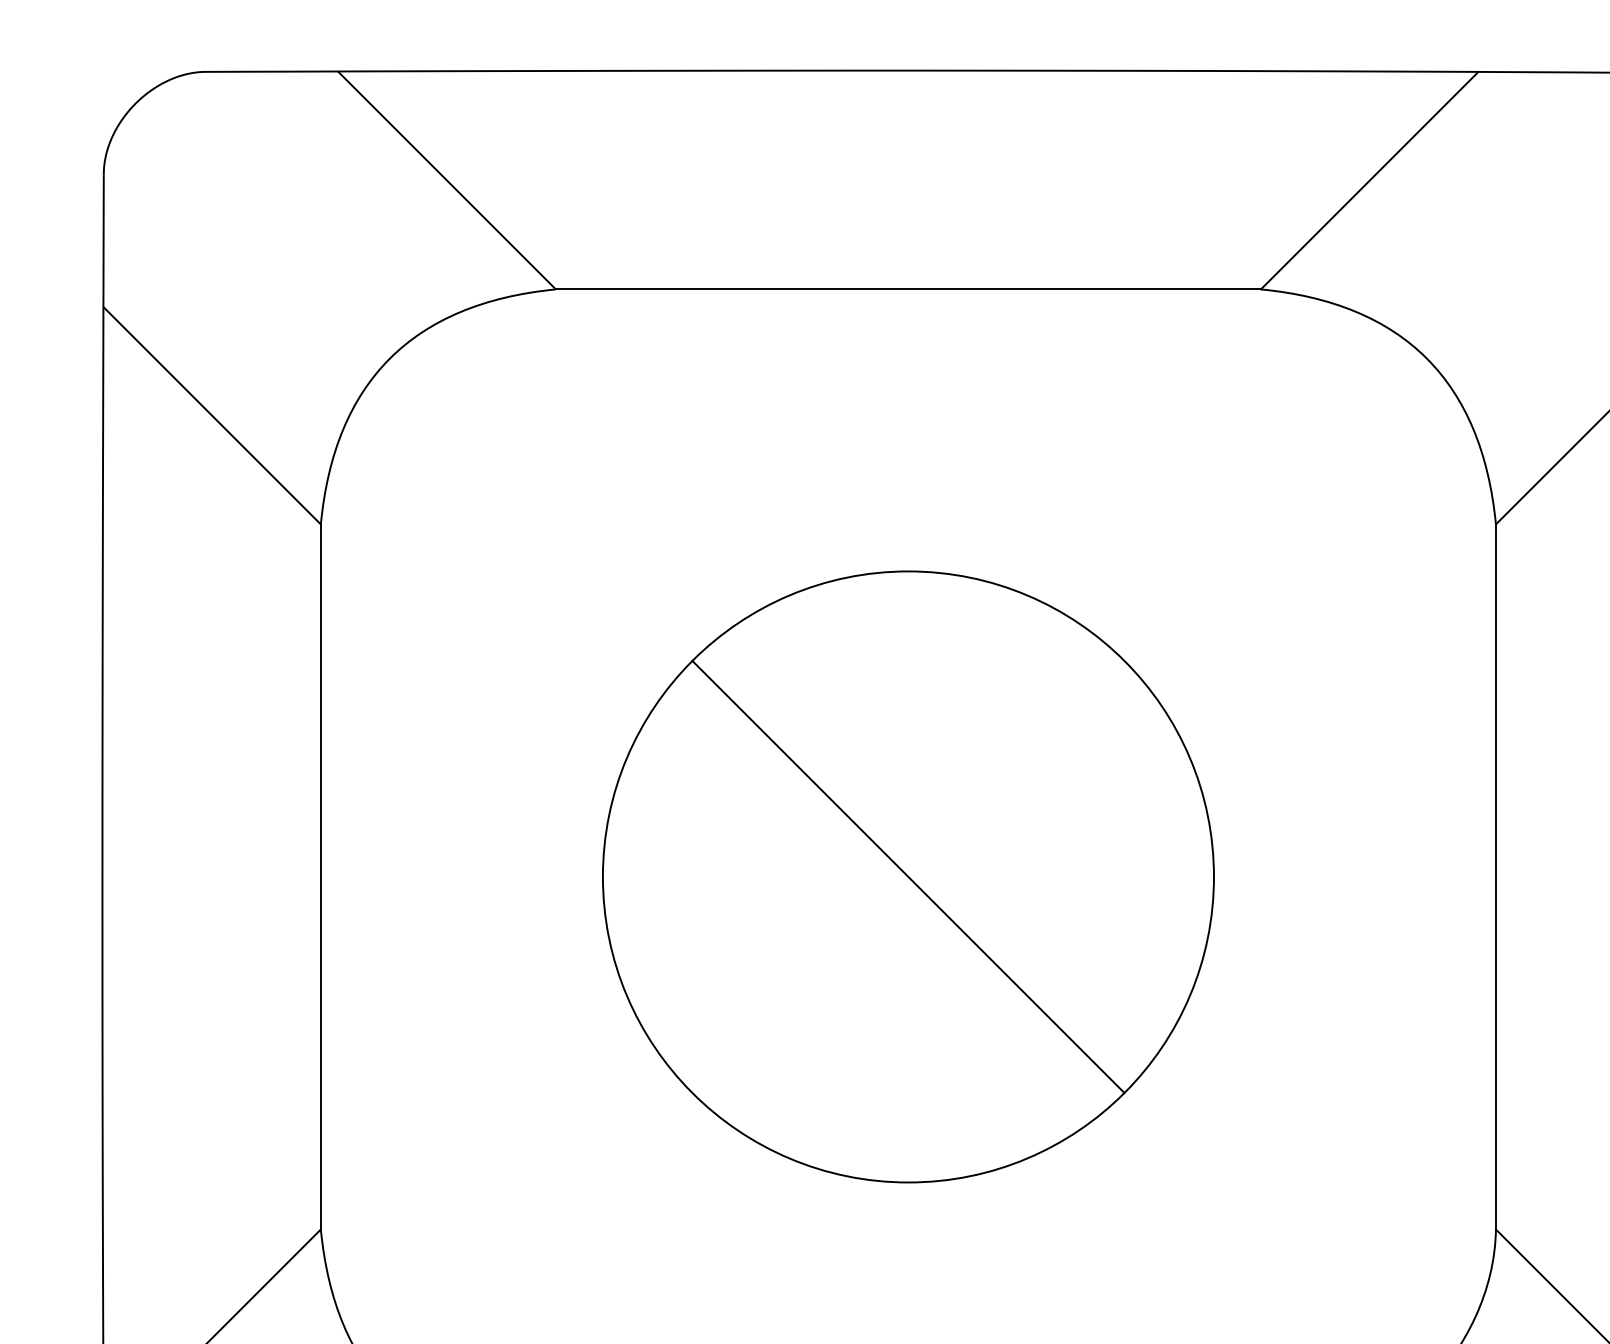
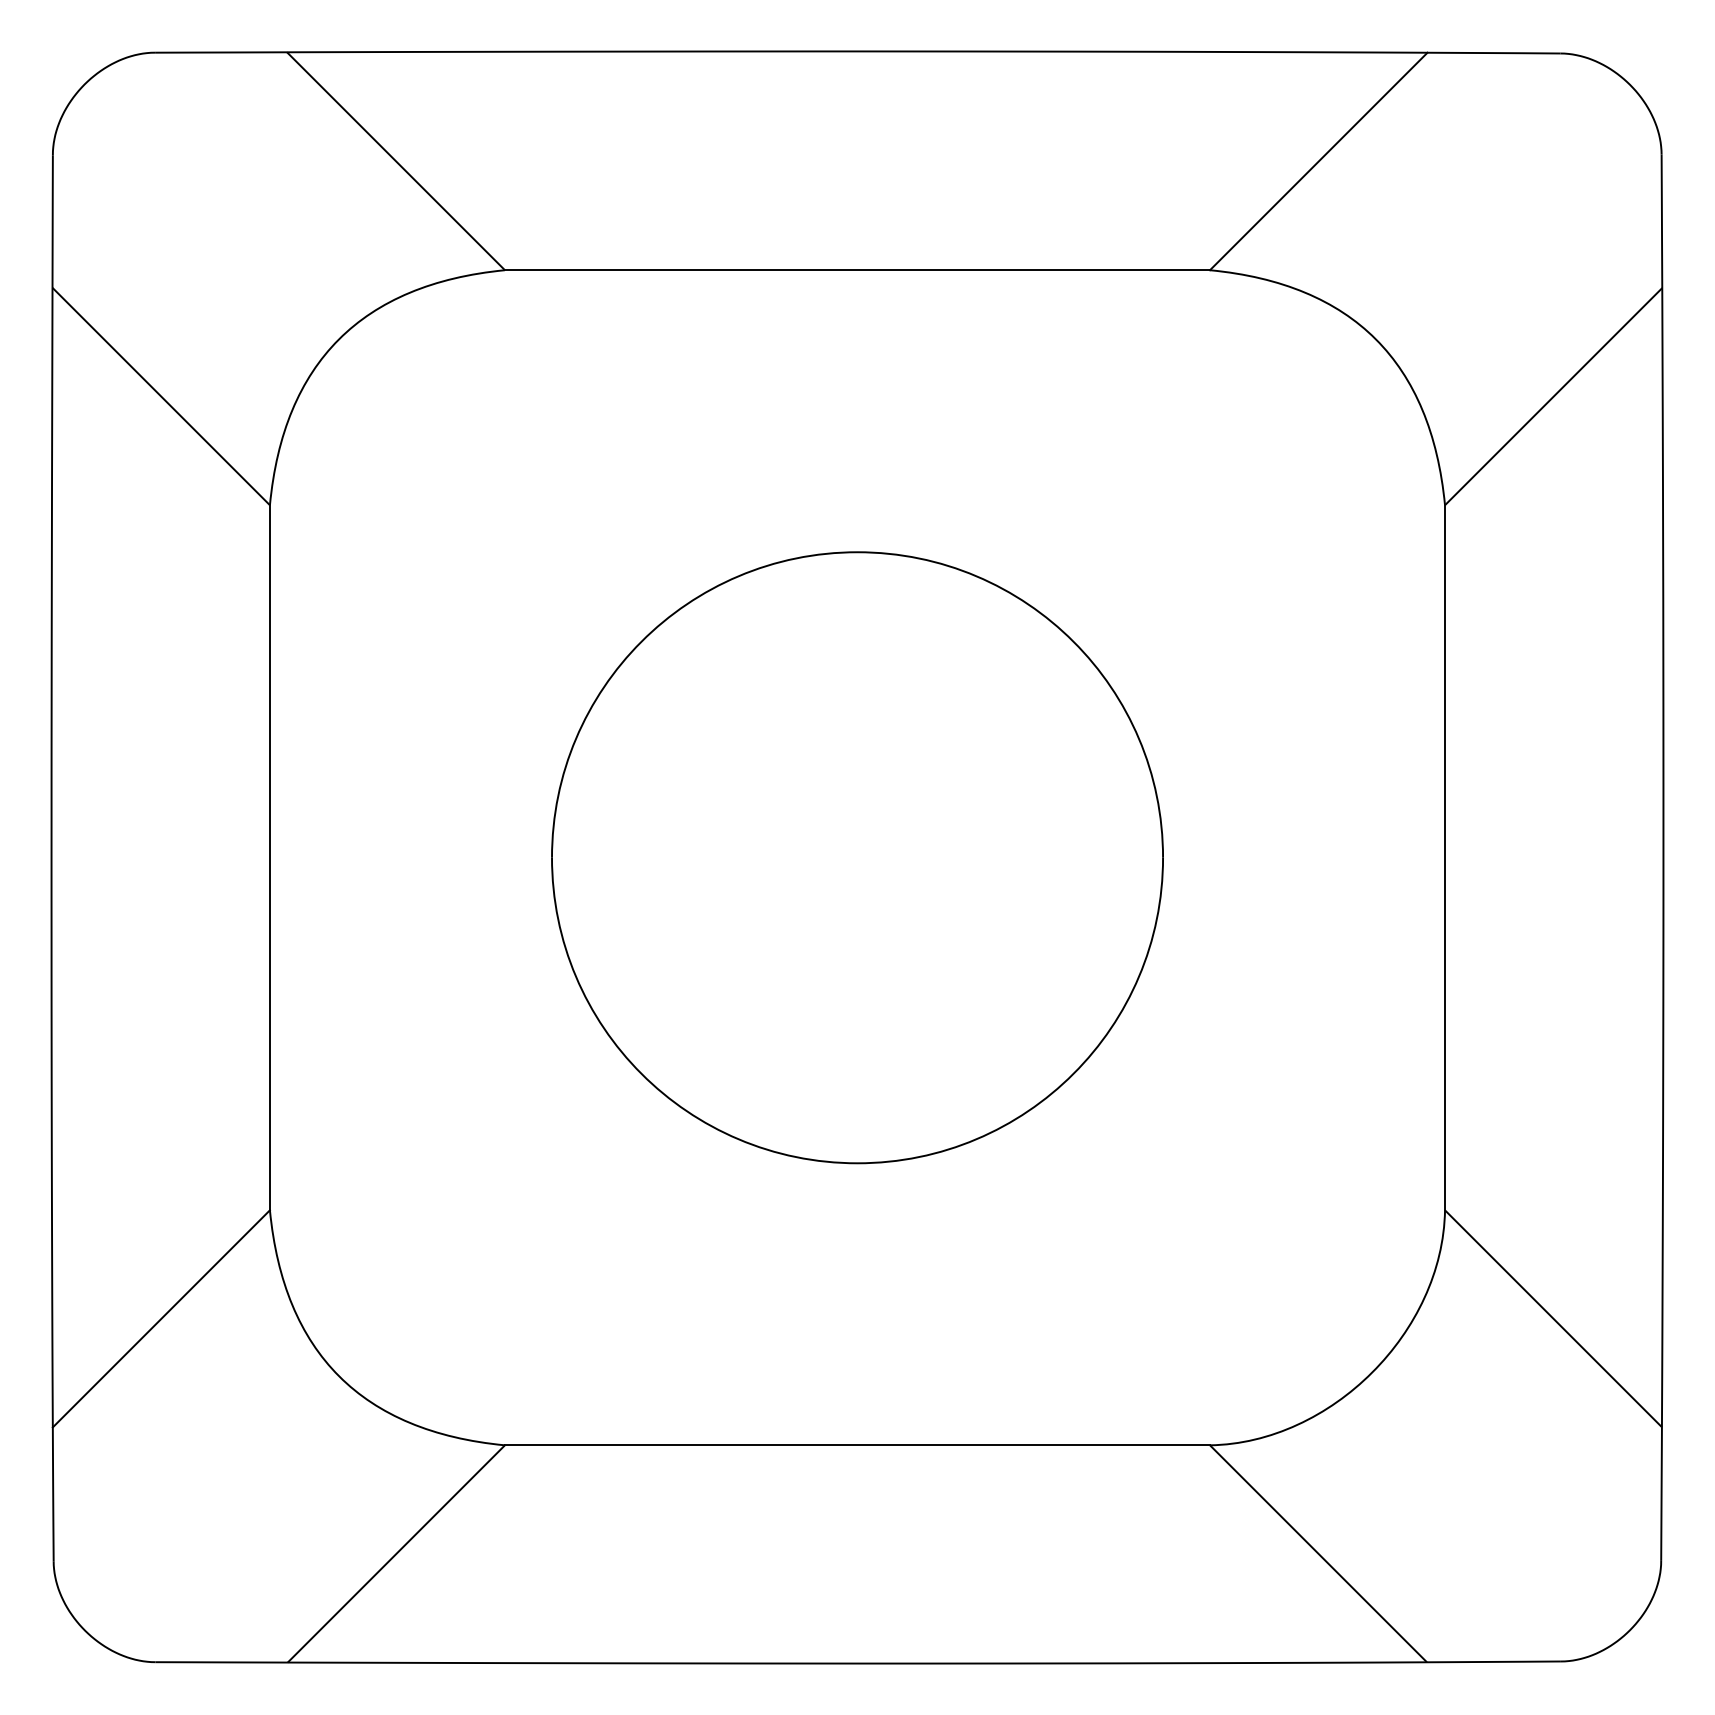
line: (908, 876) -> (857, 857), removed

